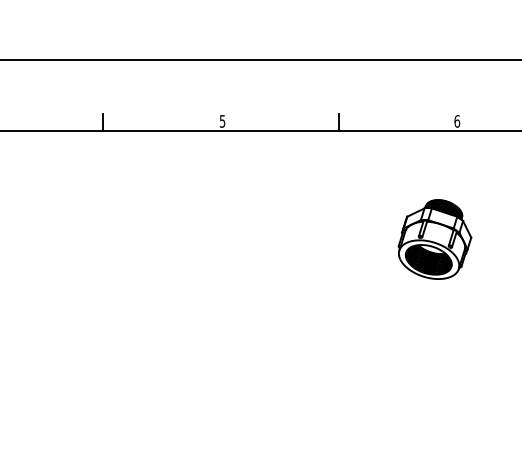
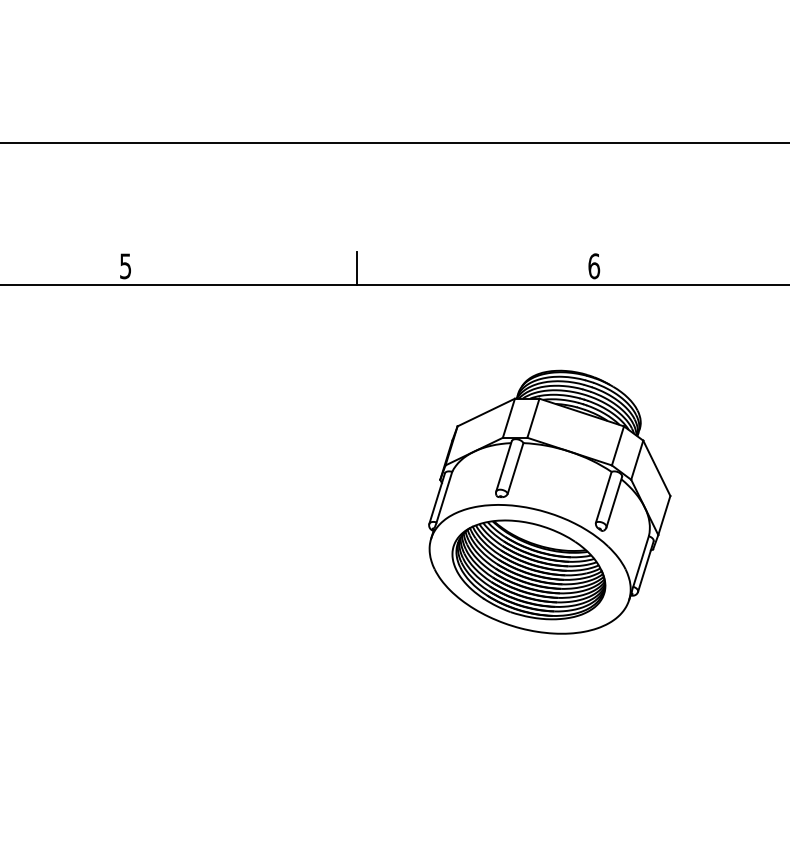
part: (434, 239) -> (548, 502), size x1.67

